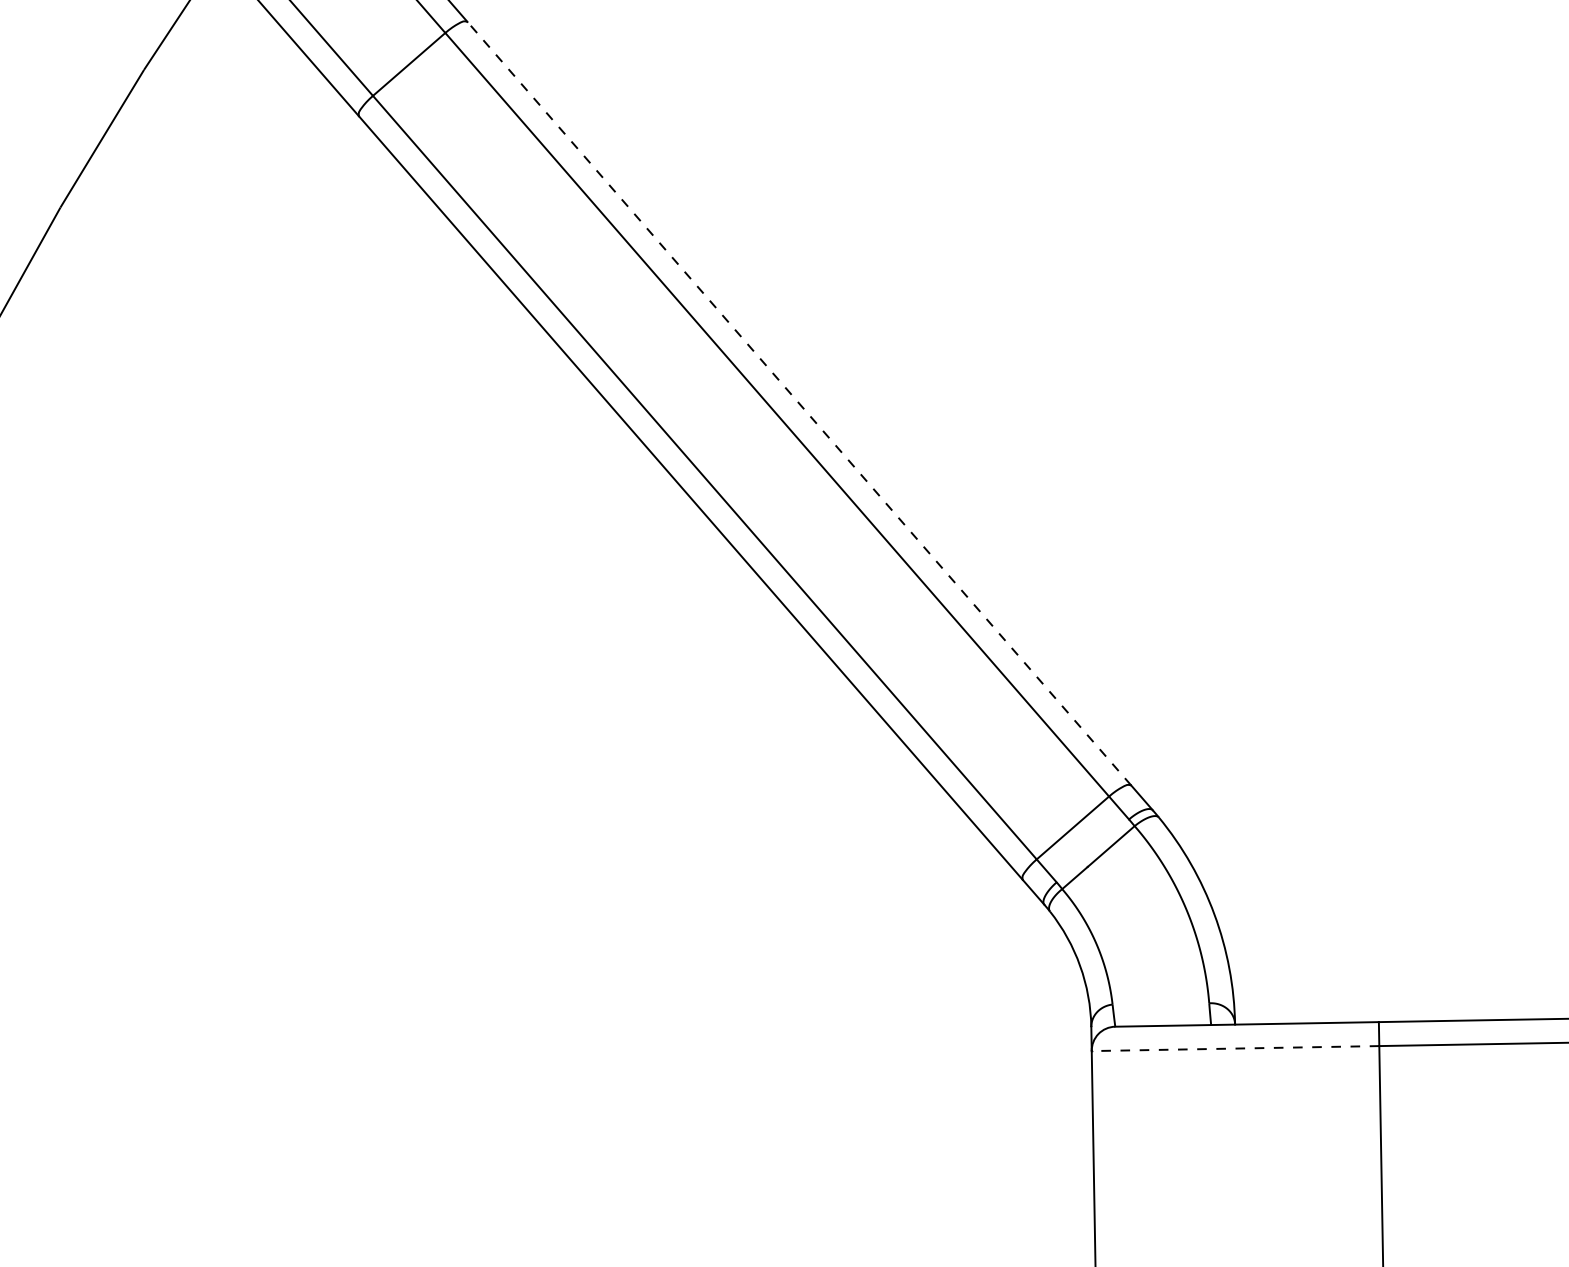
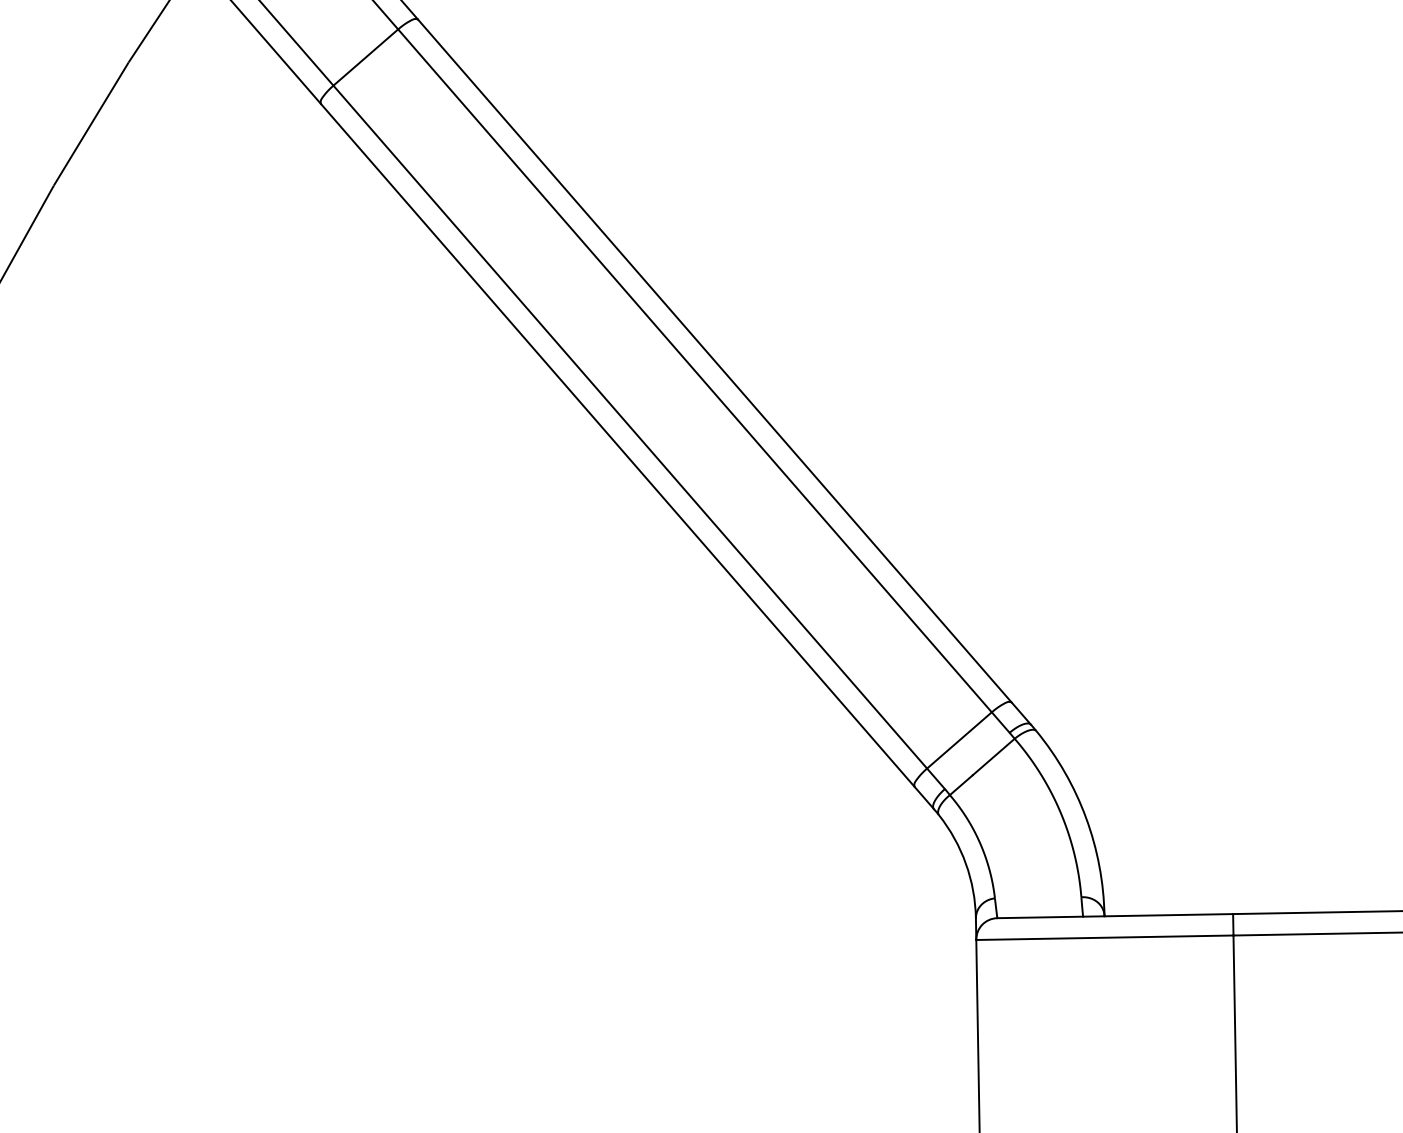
line: (799, 403) -> (714, 360), dashed -> solid
line: (1235, 1048) -> (1104, 937), dashed -> solid

